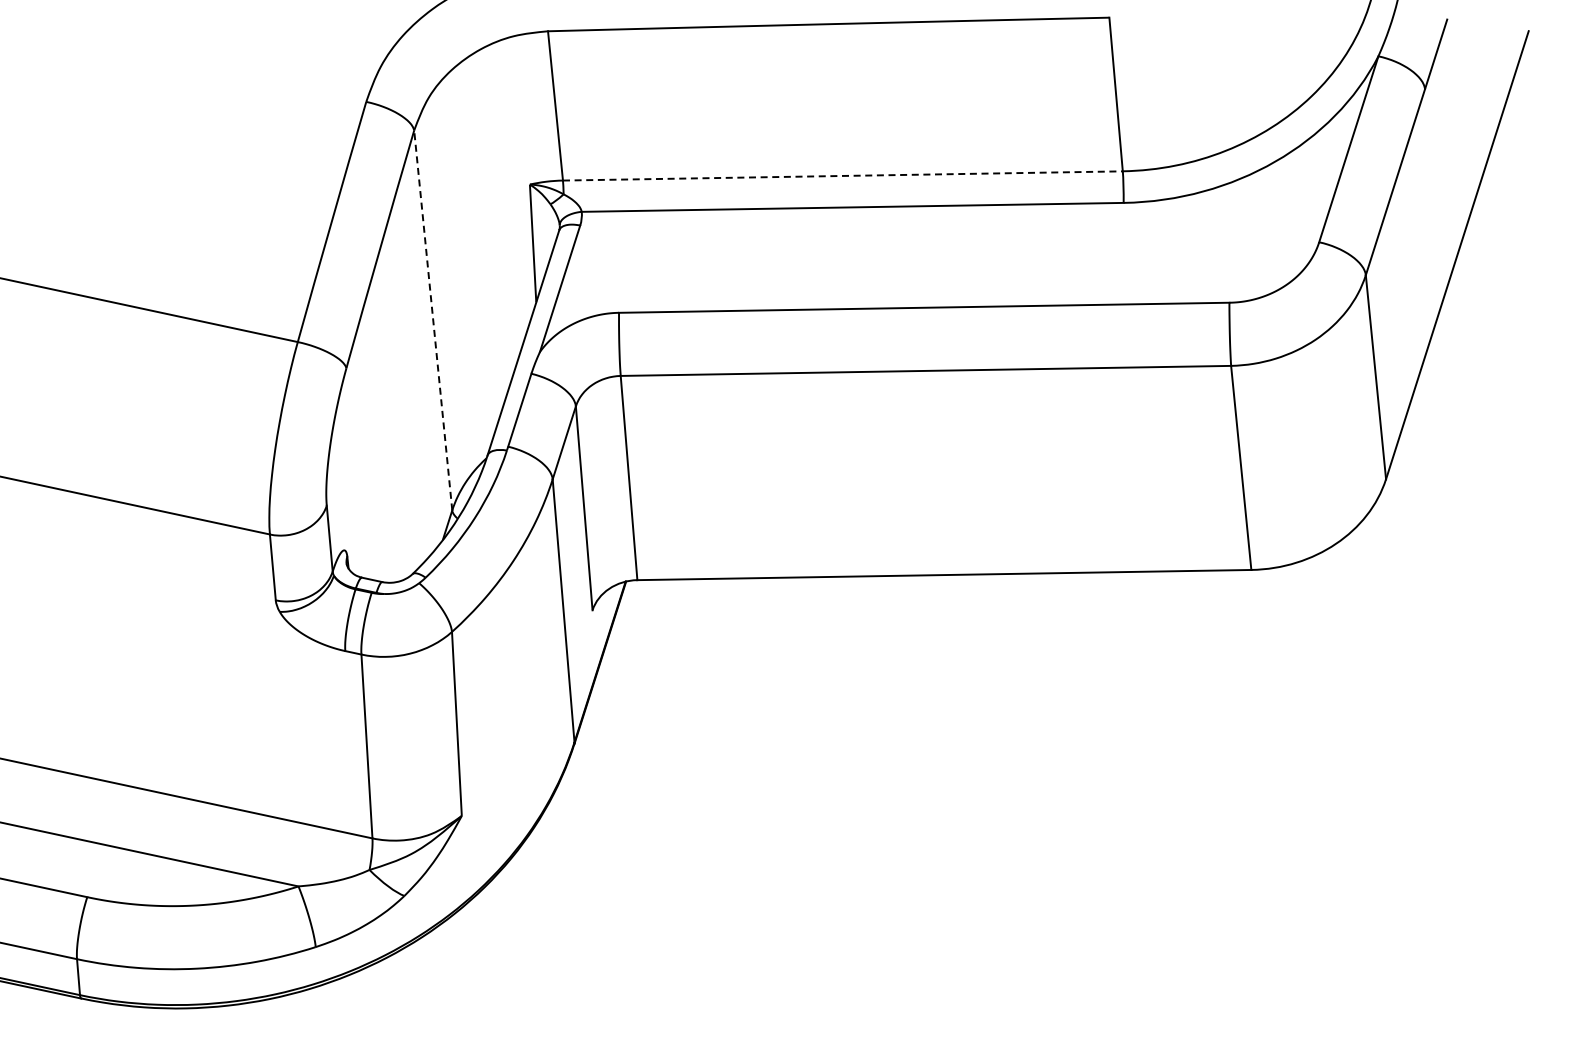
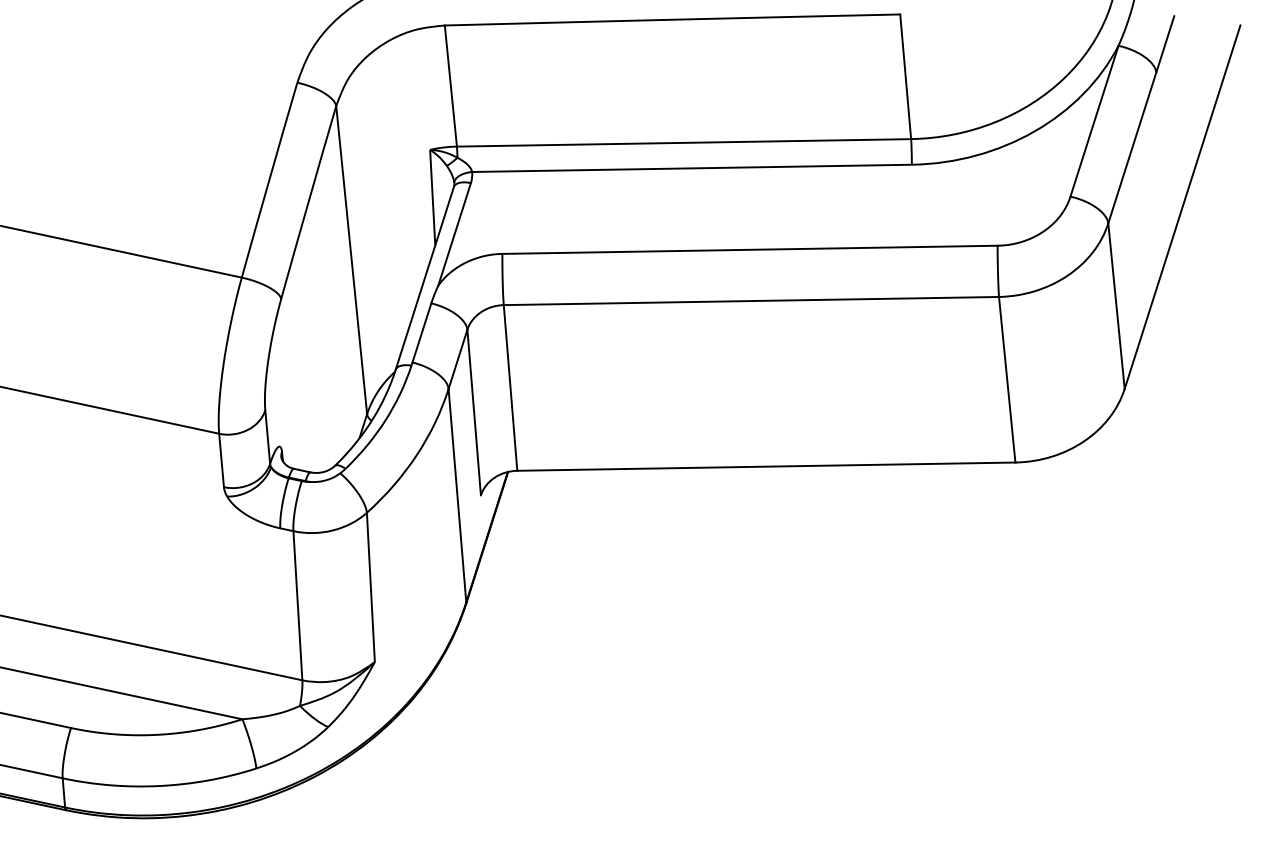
line: (842, 175) -> (683, 142), dashed -> solid
line: (433, 320) -> (351, 260), dashed -> solid

